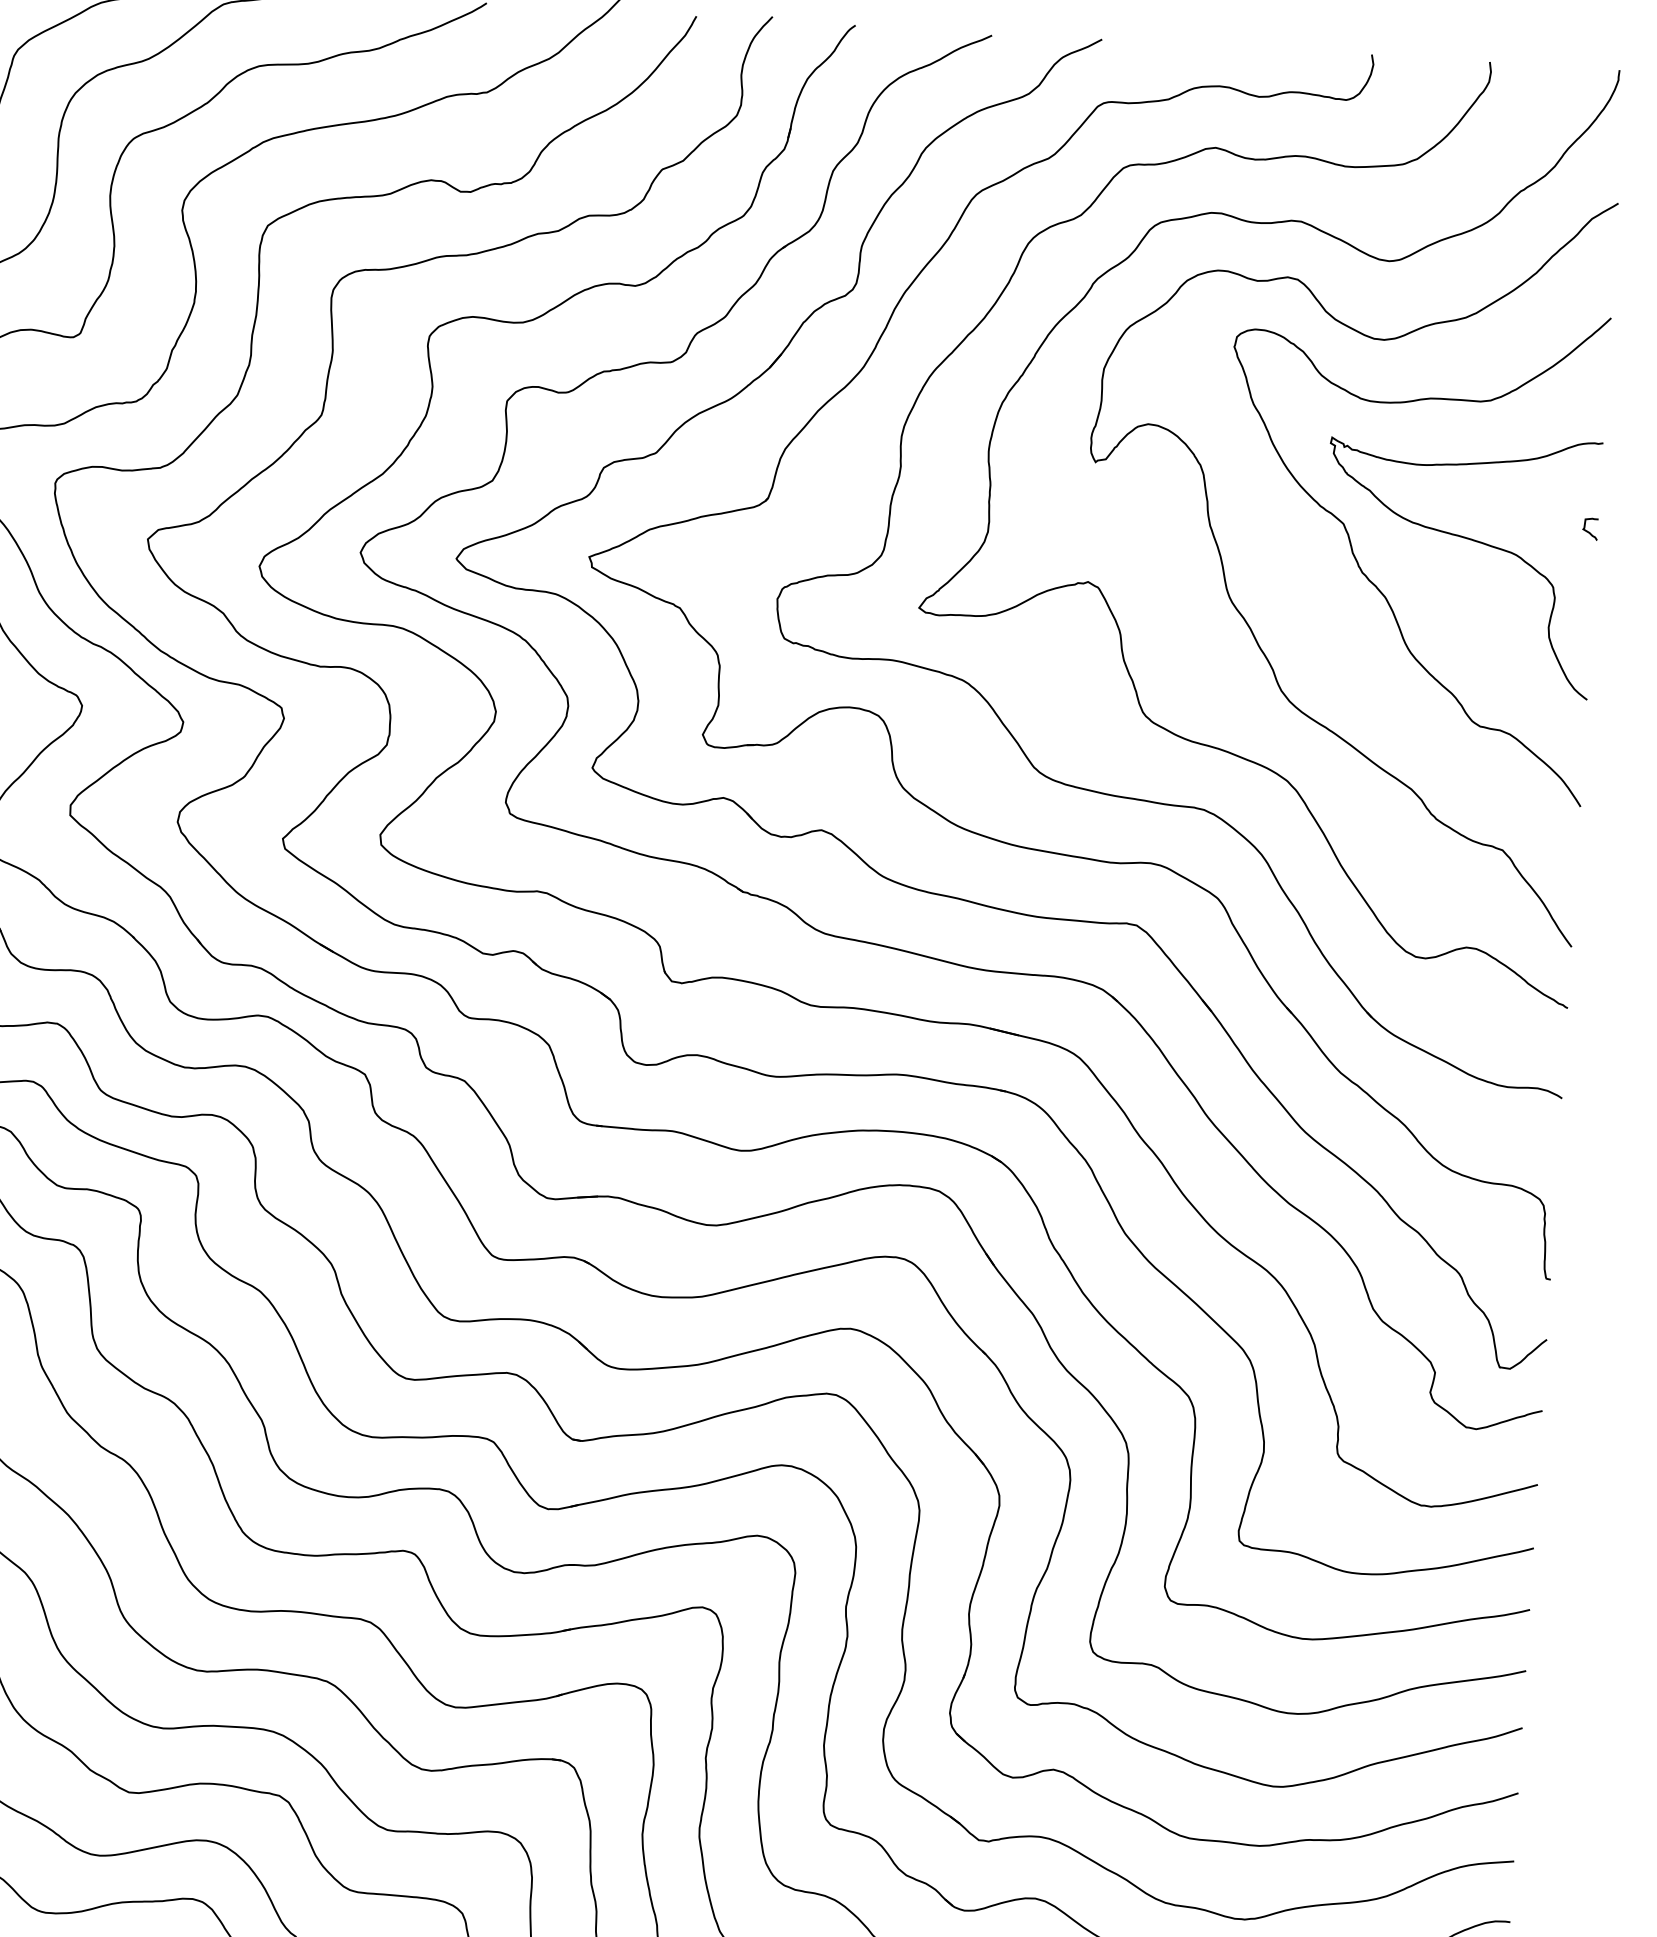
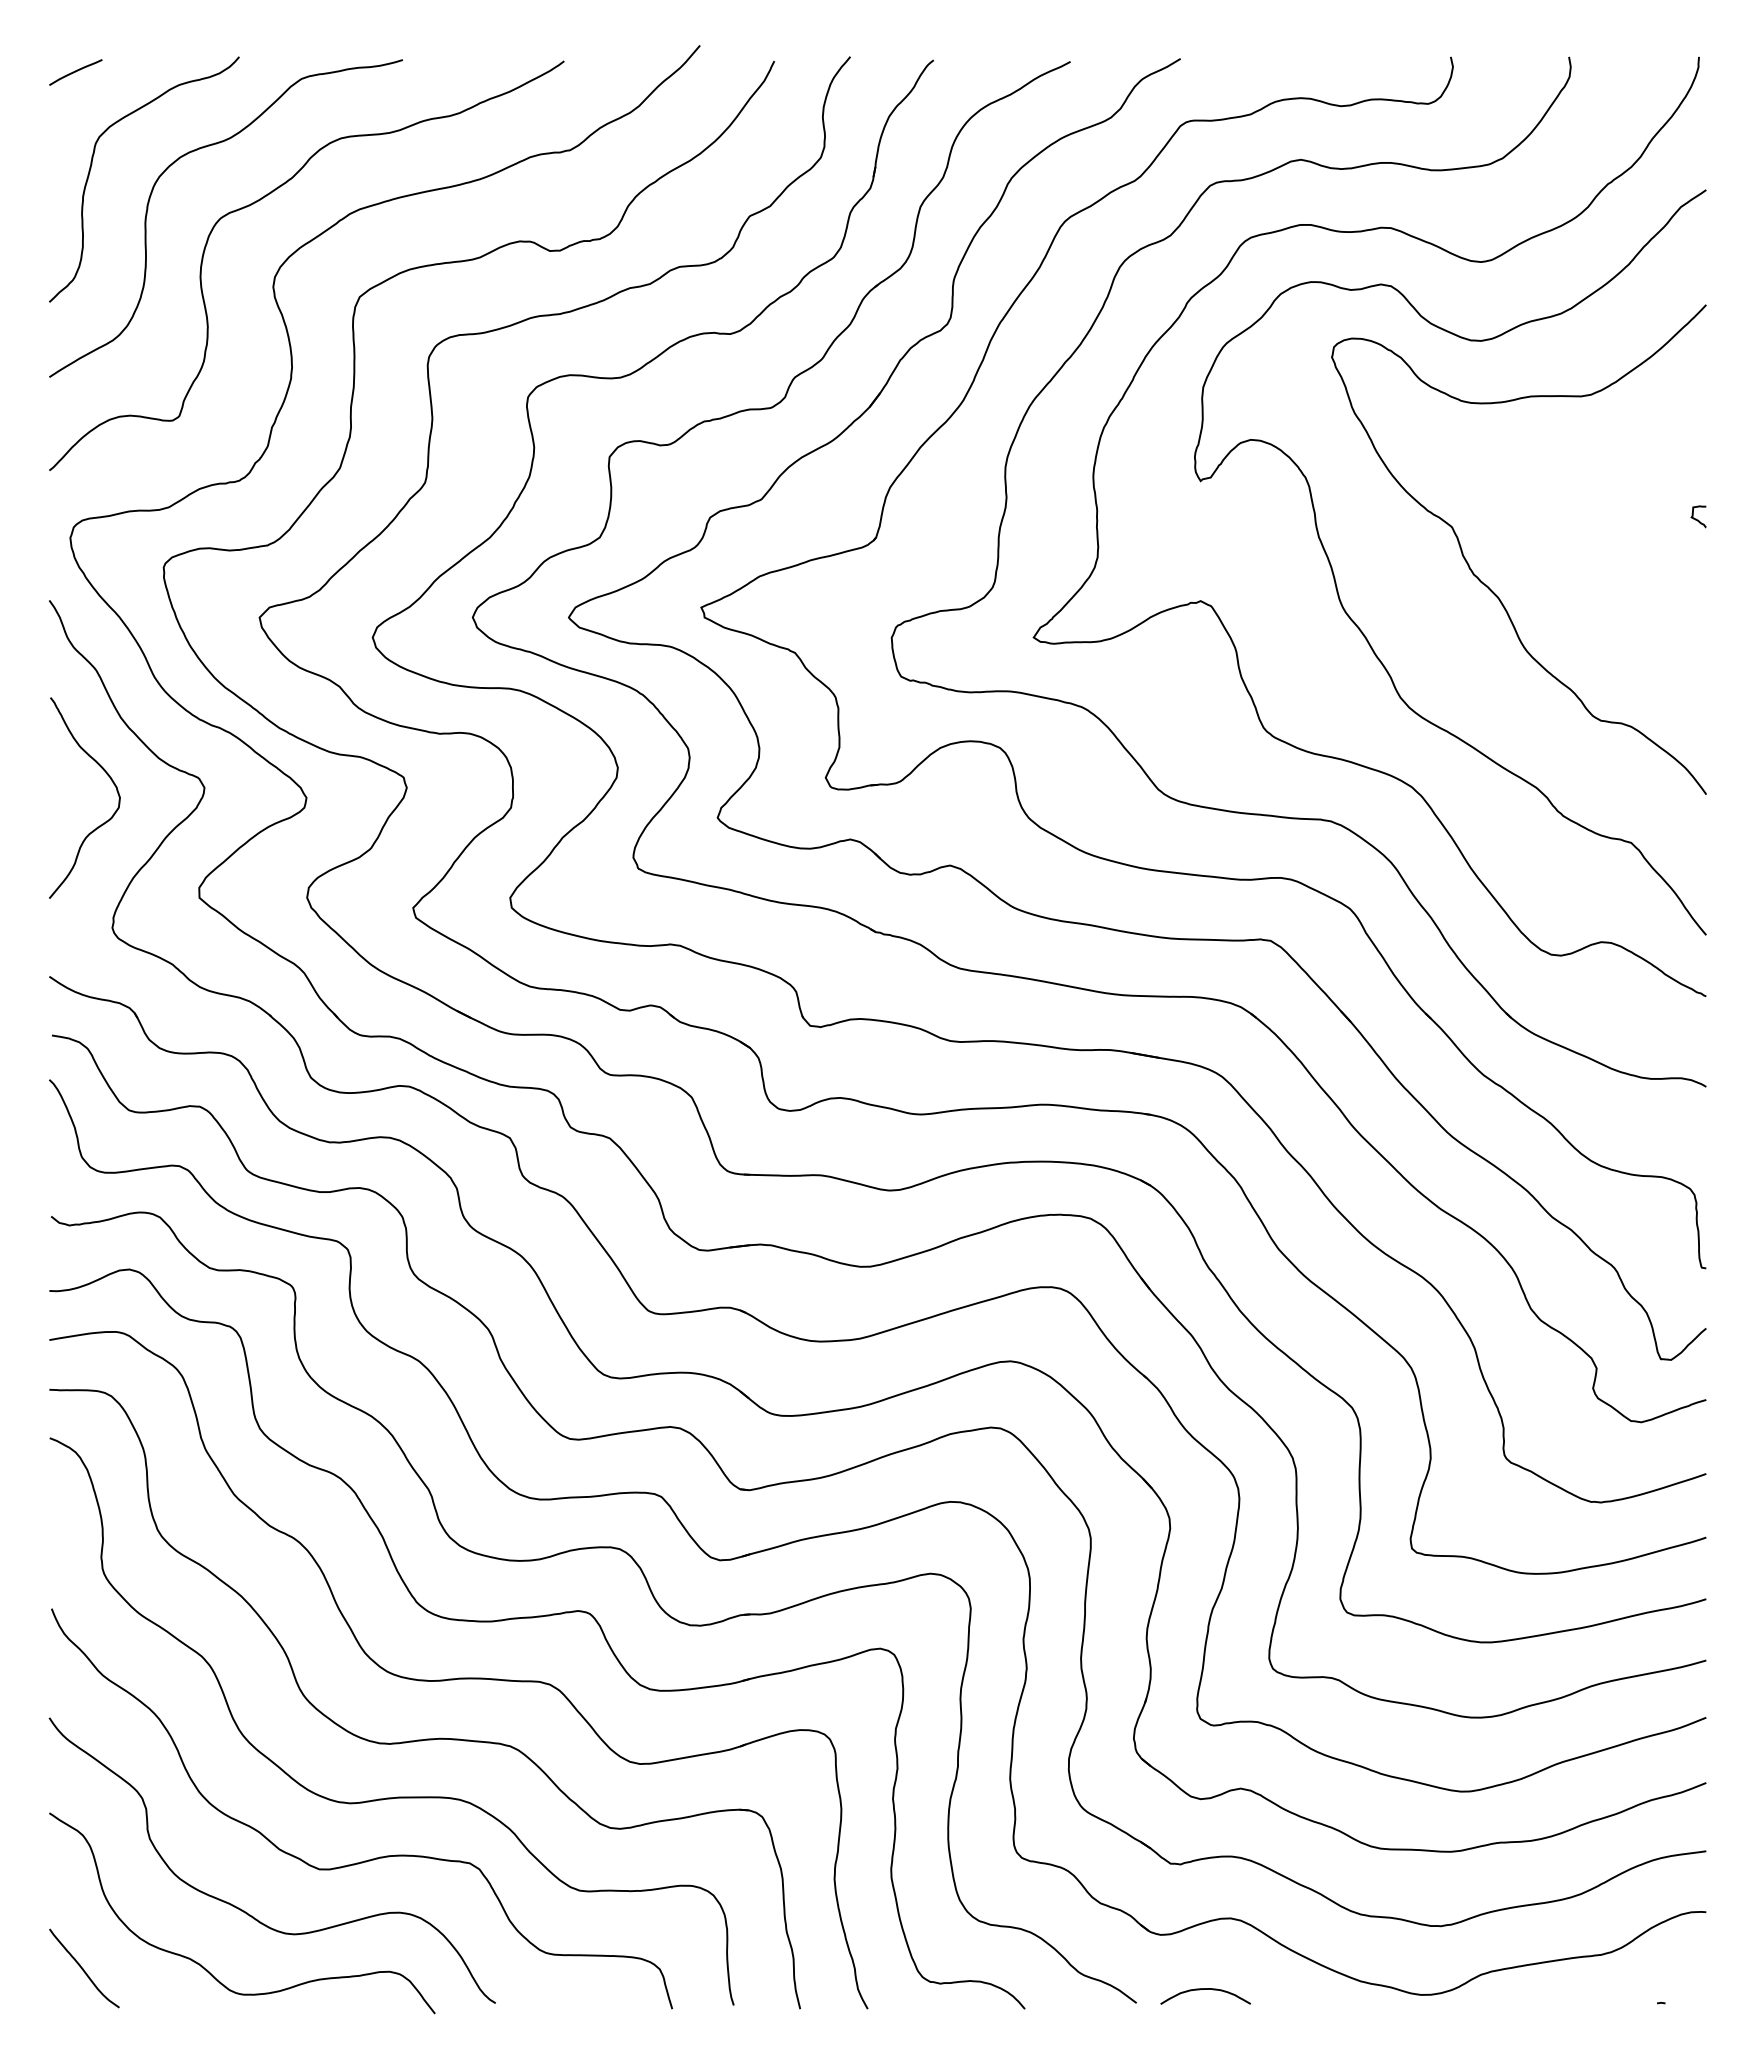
curve: (1465, 538) -> (1574, 534), removed

